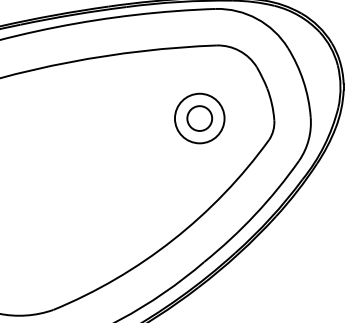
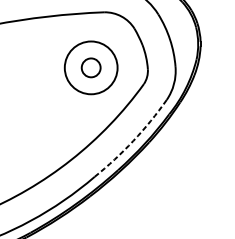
circle: (199, 118) -> (90, 67), size x1.4
arc: (255, 214) -> (133, 140), solid -> dashed

